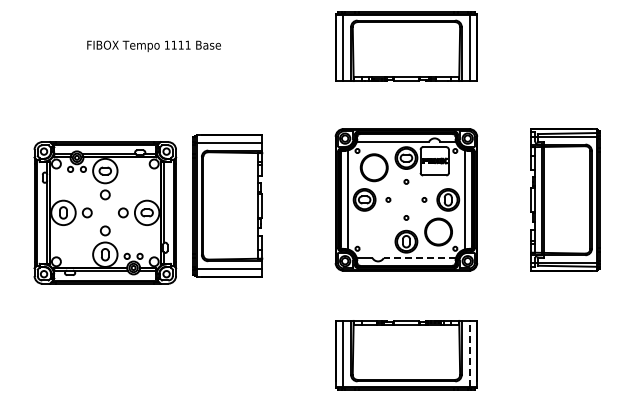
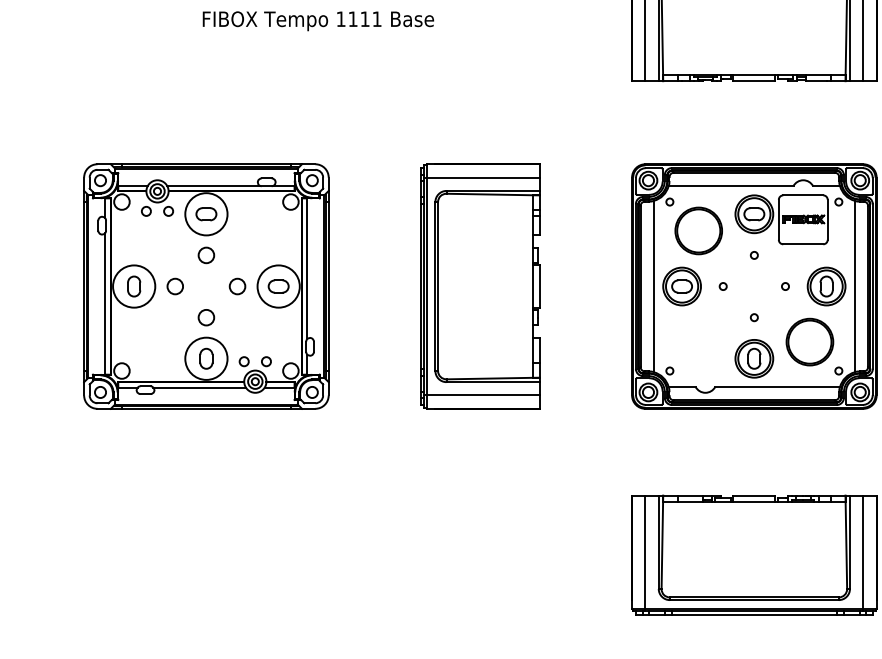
part: (227, 205) -> (479, 285), moved
part: (105, 212) -> (206, 285), moved
line: (419, 258) -> (776, 387), dashed -> solid
line: (469, 353) -> (863, 551), dashed -> solid

